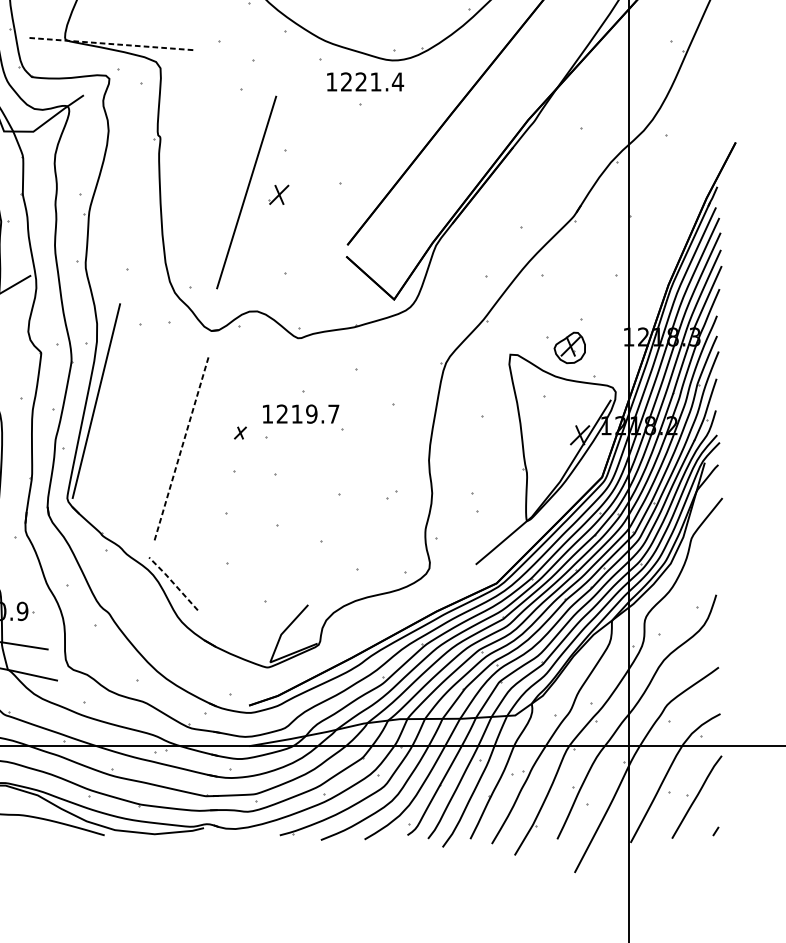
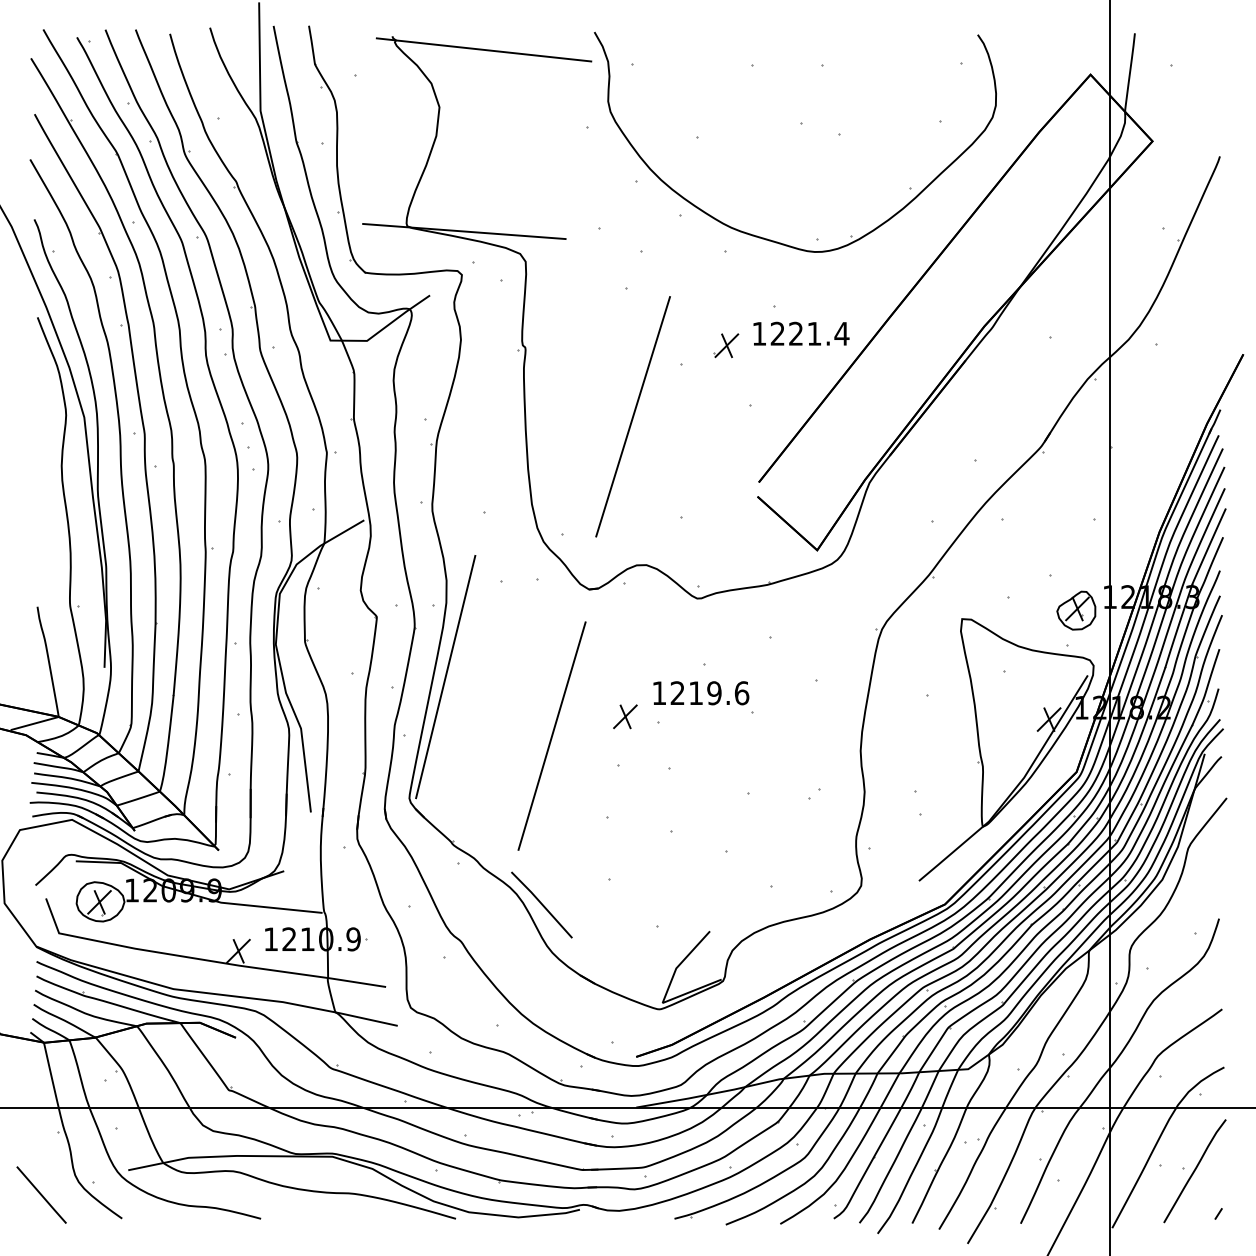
line: (110, 44) -> (463, 231), dashed -> solid
text: (365, 81) -> (801, 333), moved
part: (279, 194) -> (726, 345), moved
part: (569, 347) -> (1076, 610), moved
text: (333, 414) -> (741, 693), 1219.7 -> 1219.6
part: (240, 432) -> (625, 716), size x1.67
line: (182, 448) -> (552, 736), dashed -> solid
line: (173, 583) -> (541, 904), dashed -> solid

